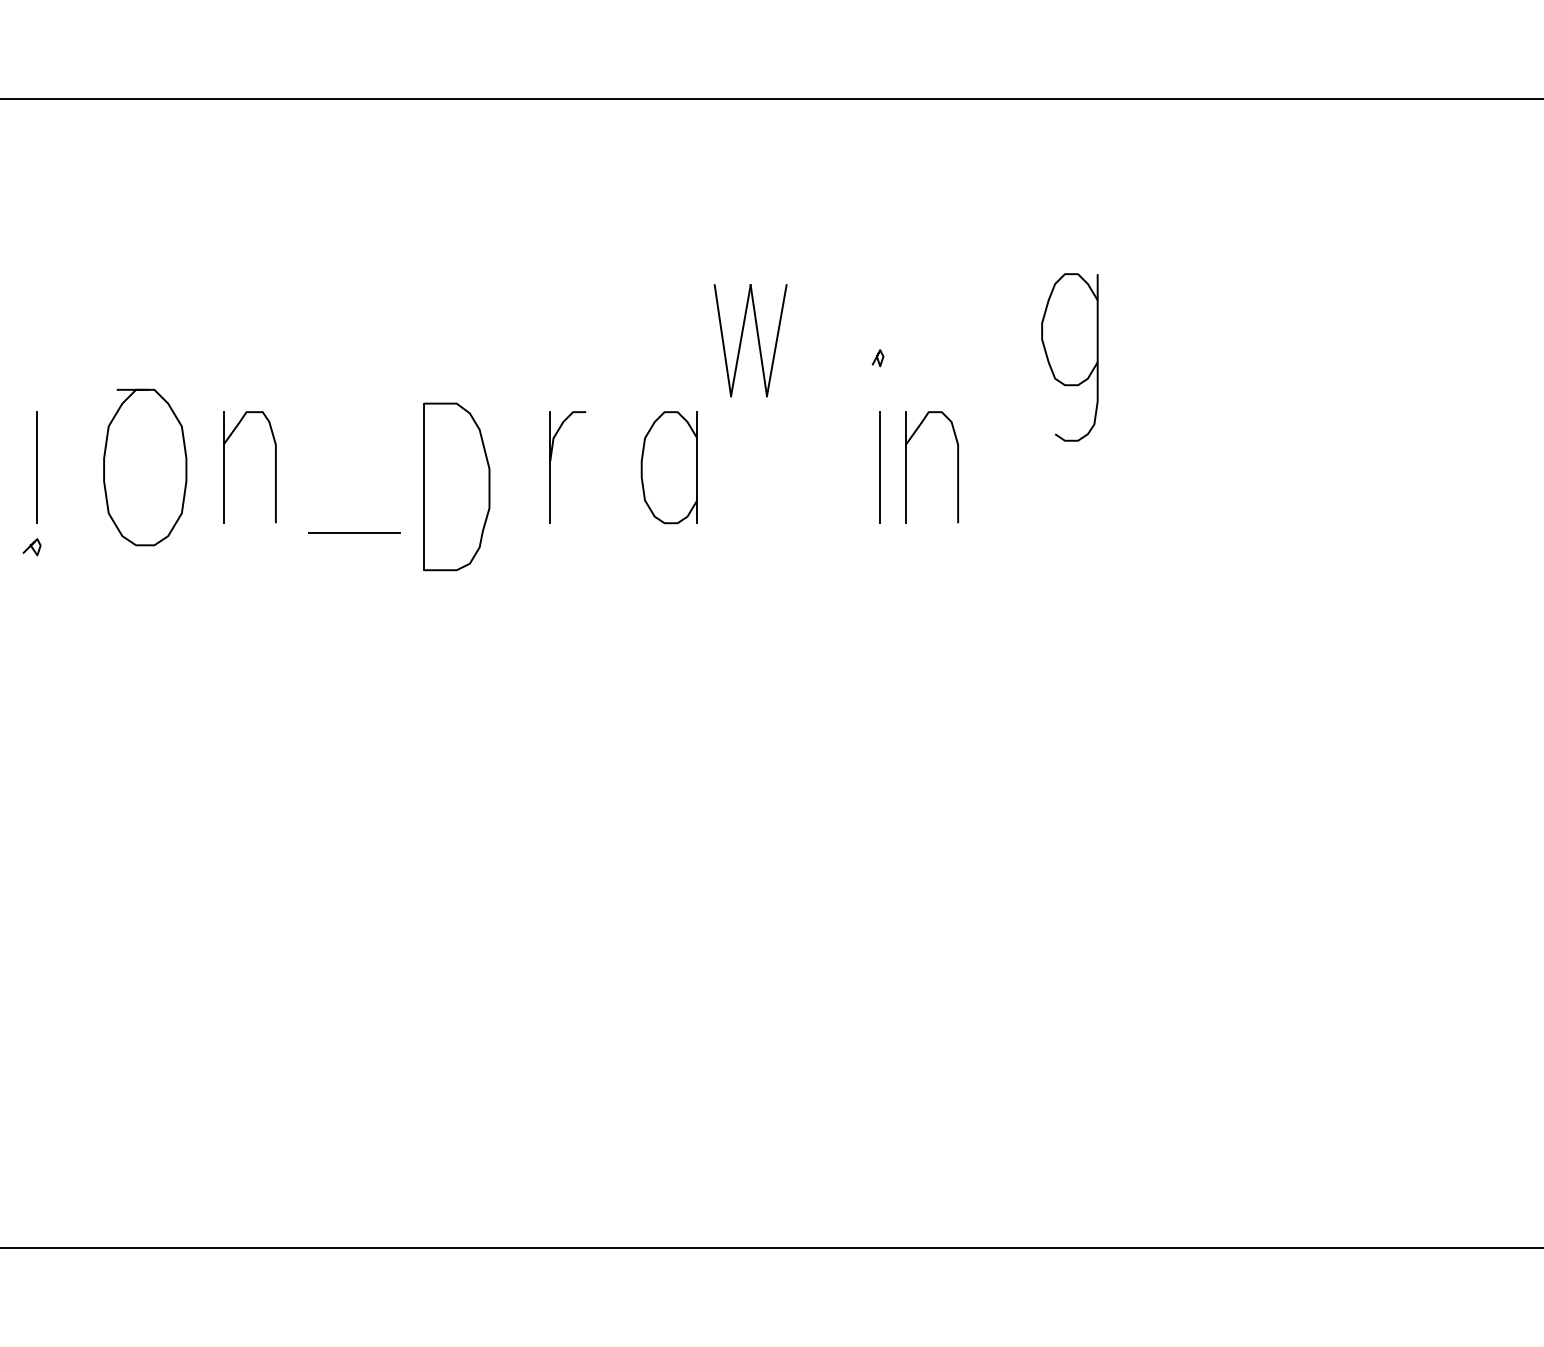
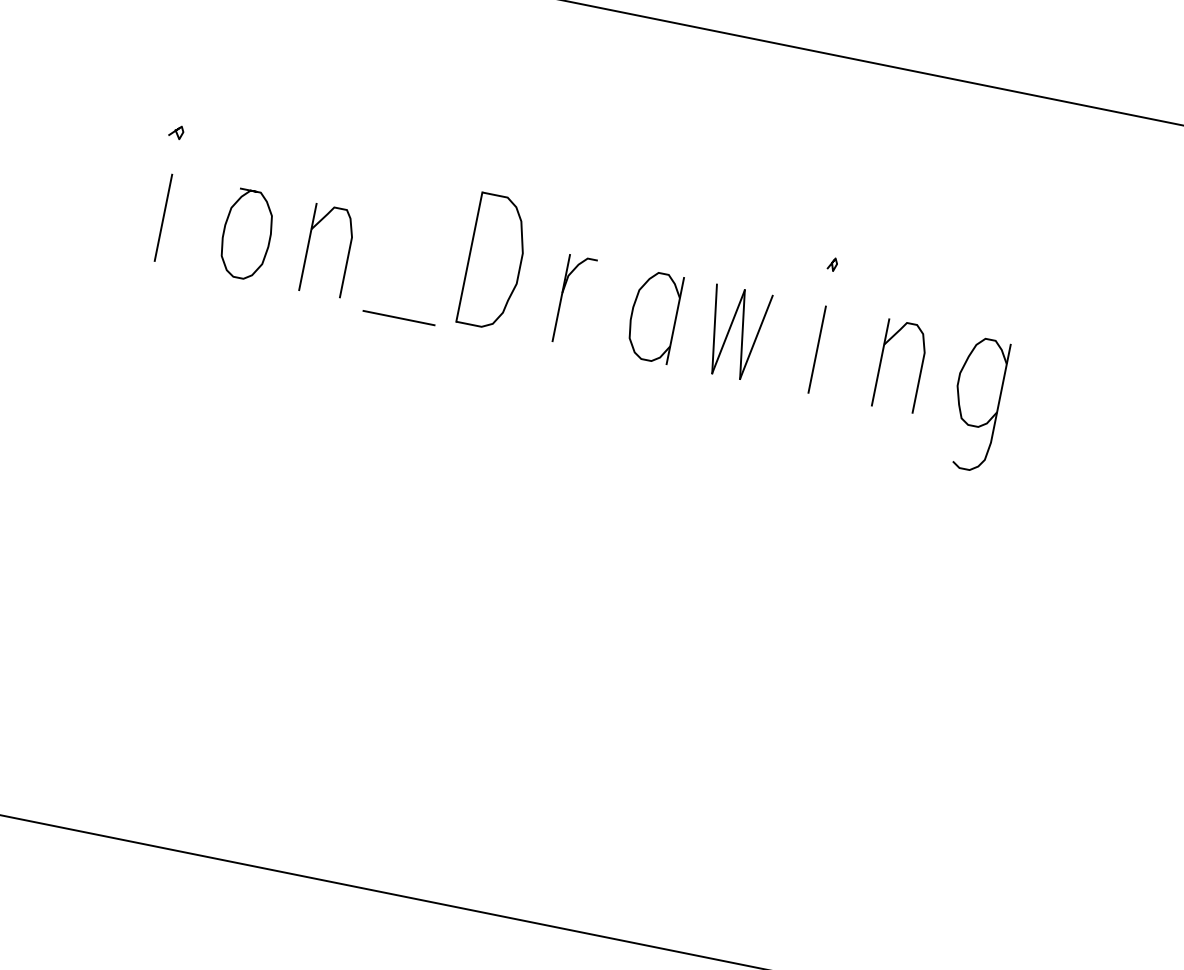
part: (757, 340) -> (741, 334), moved
part: (1069, 357) -> (976, 404), moved
part: (144, 467) -> (246, 234), size x0.71
part: (906, 467) -> (881, 362), moved
part: (456, 486) -> (494, 261), moved
part: (31, 547) -> (175, 132), moved

